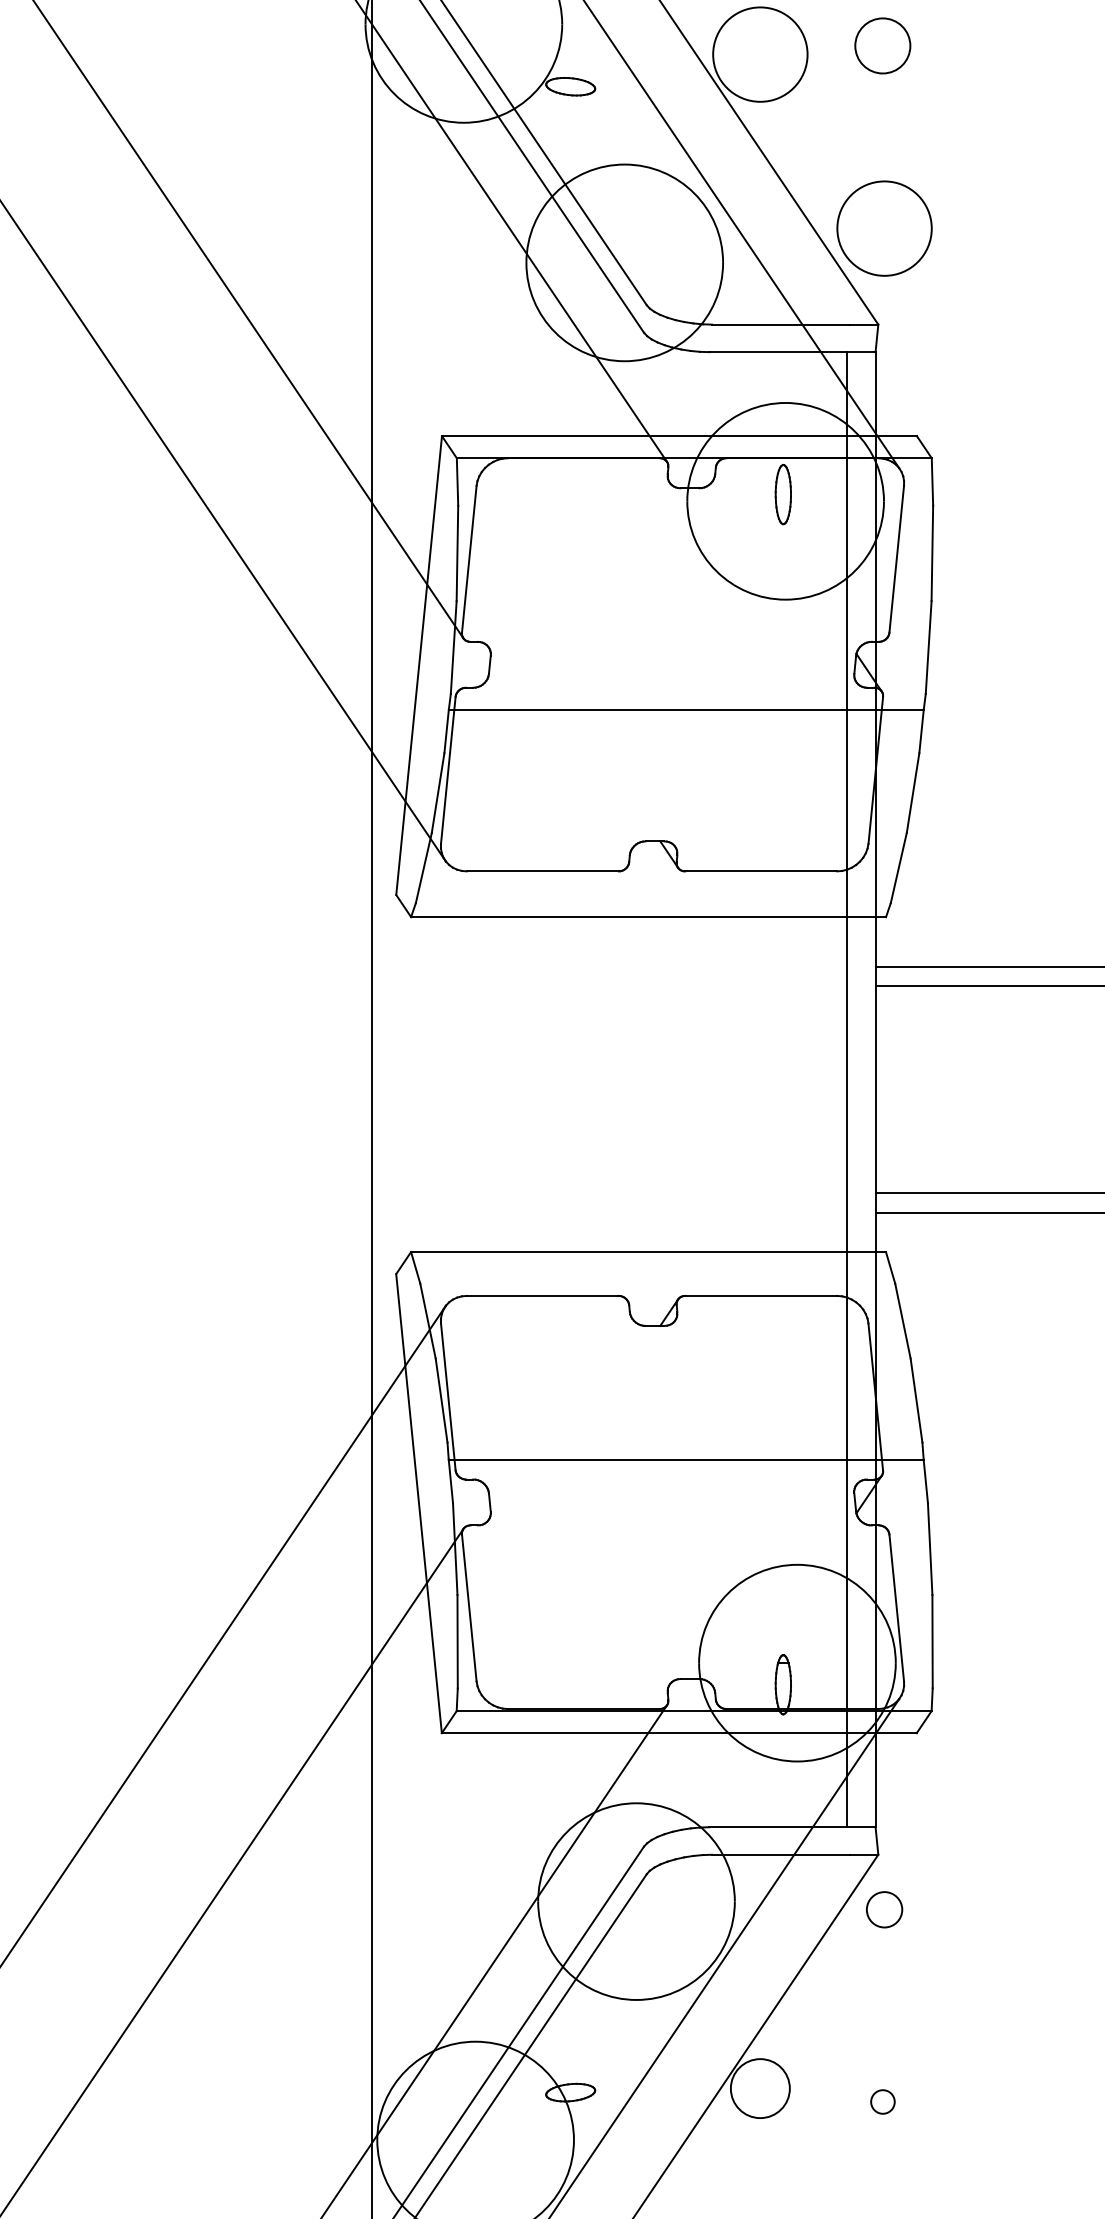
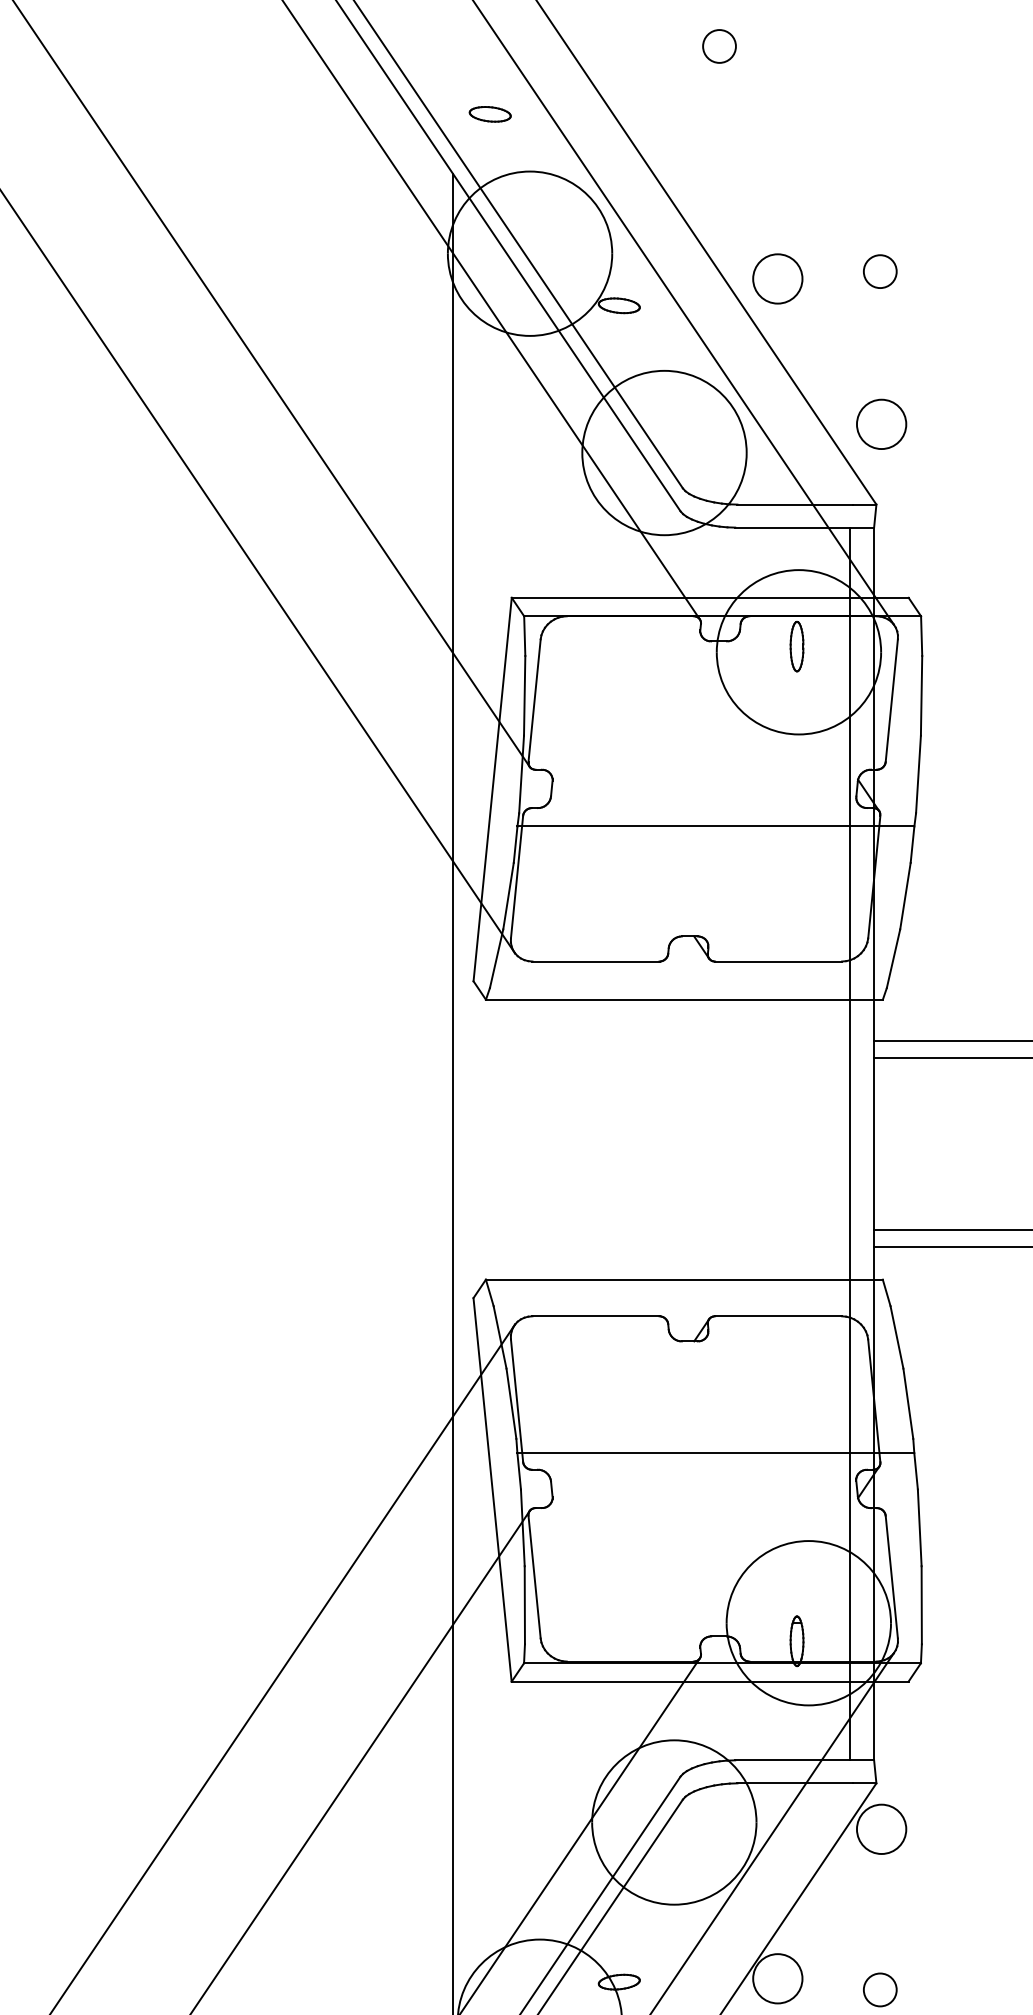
circle: (883, 45) -> (880, 271), size x0.71
circle: (759, 54) -> (777, 278), size x0.62
circle: (884, 228) -> (881, 424), size x0.62
circle: (884, 1908) -> (881, 1828), size x1.67
circle: (882, 2101) -> (879, 1989), size x1.67

